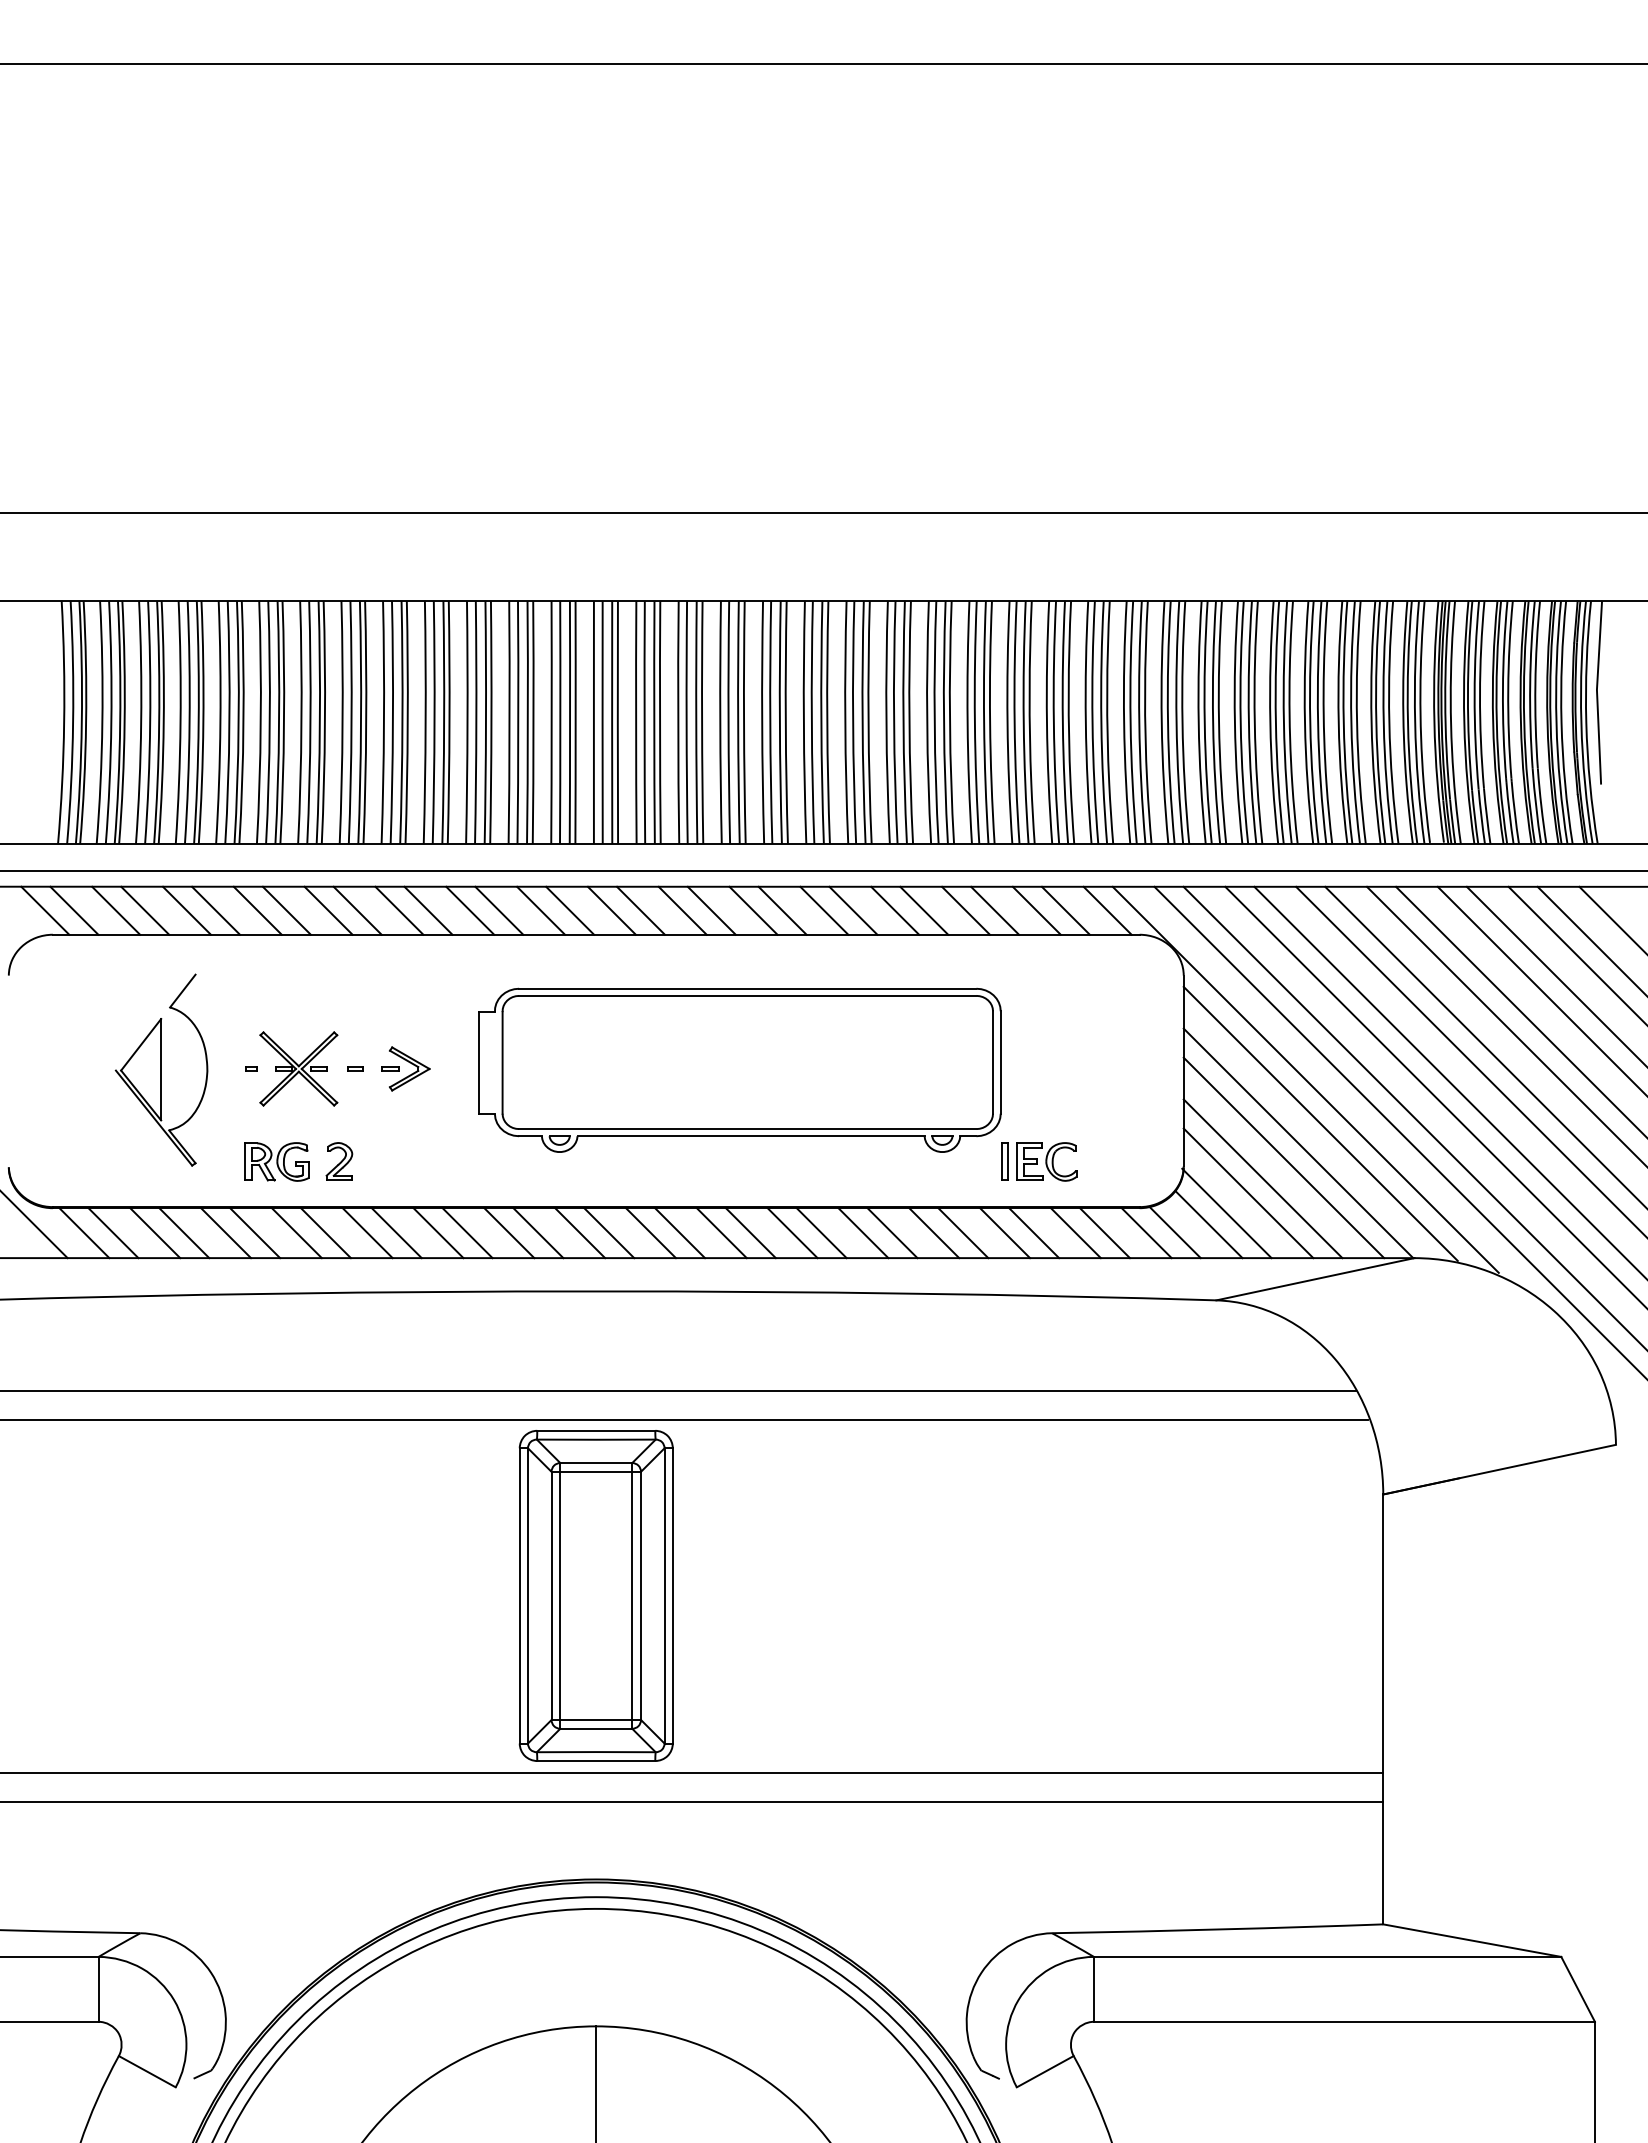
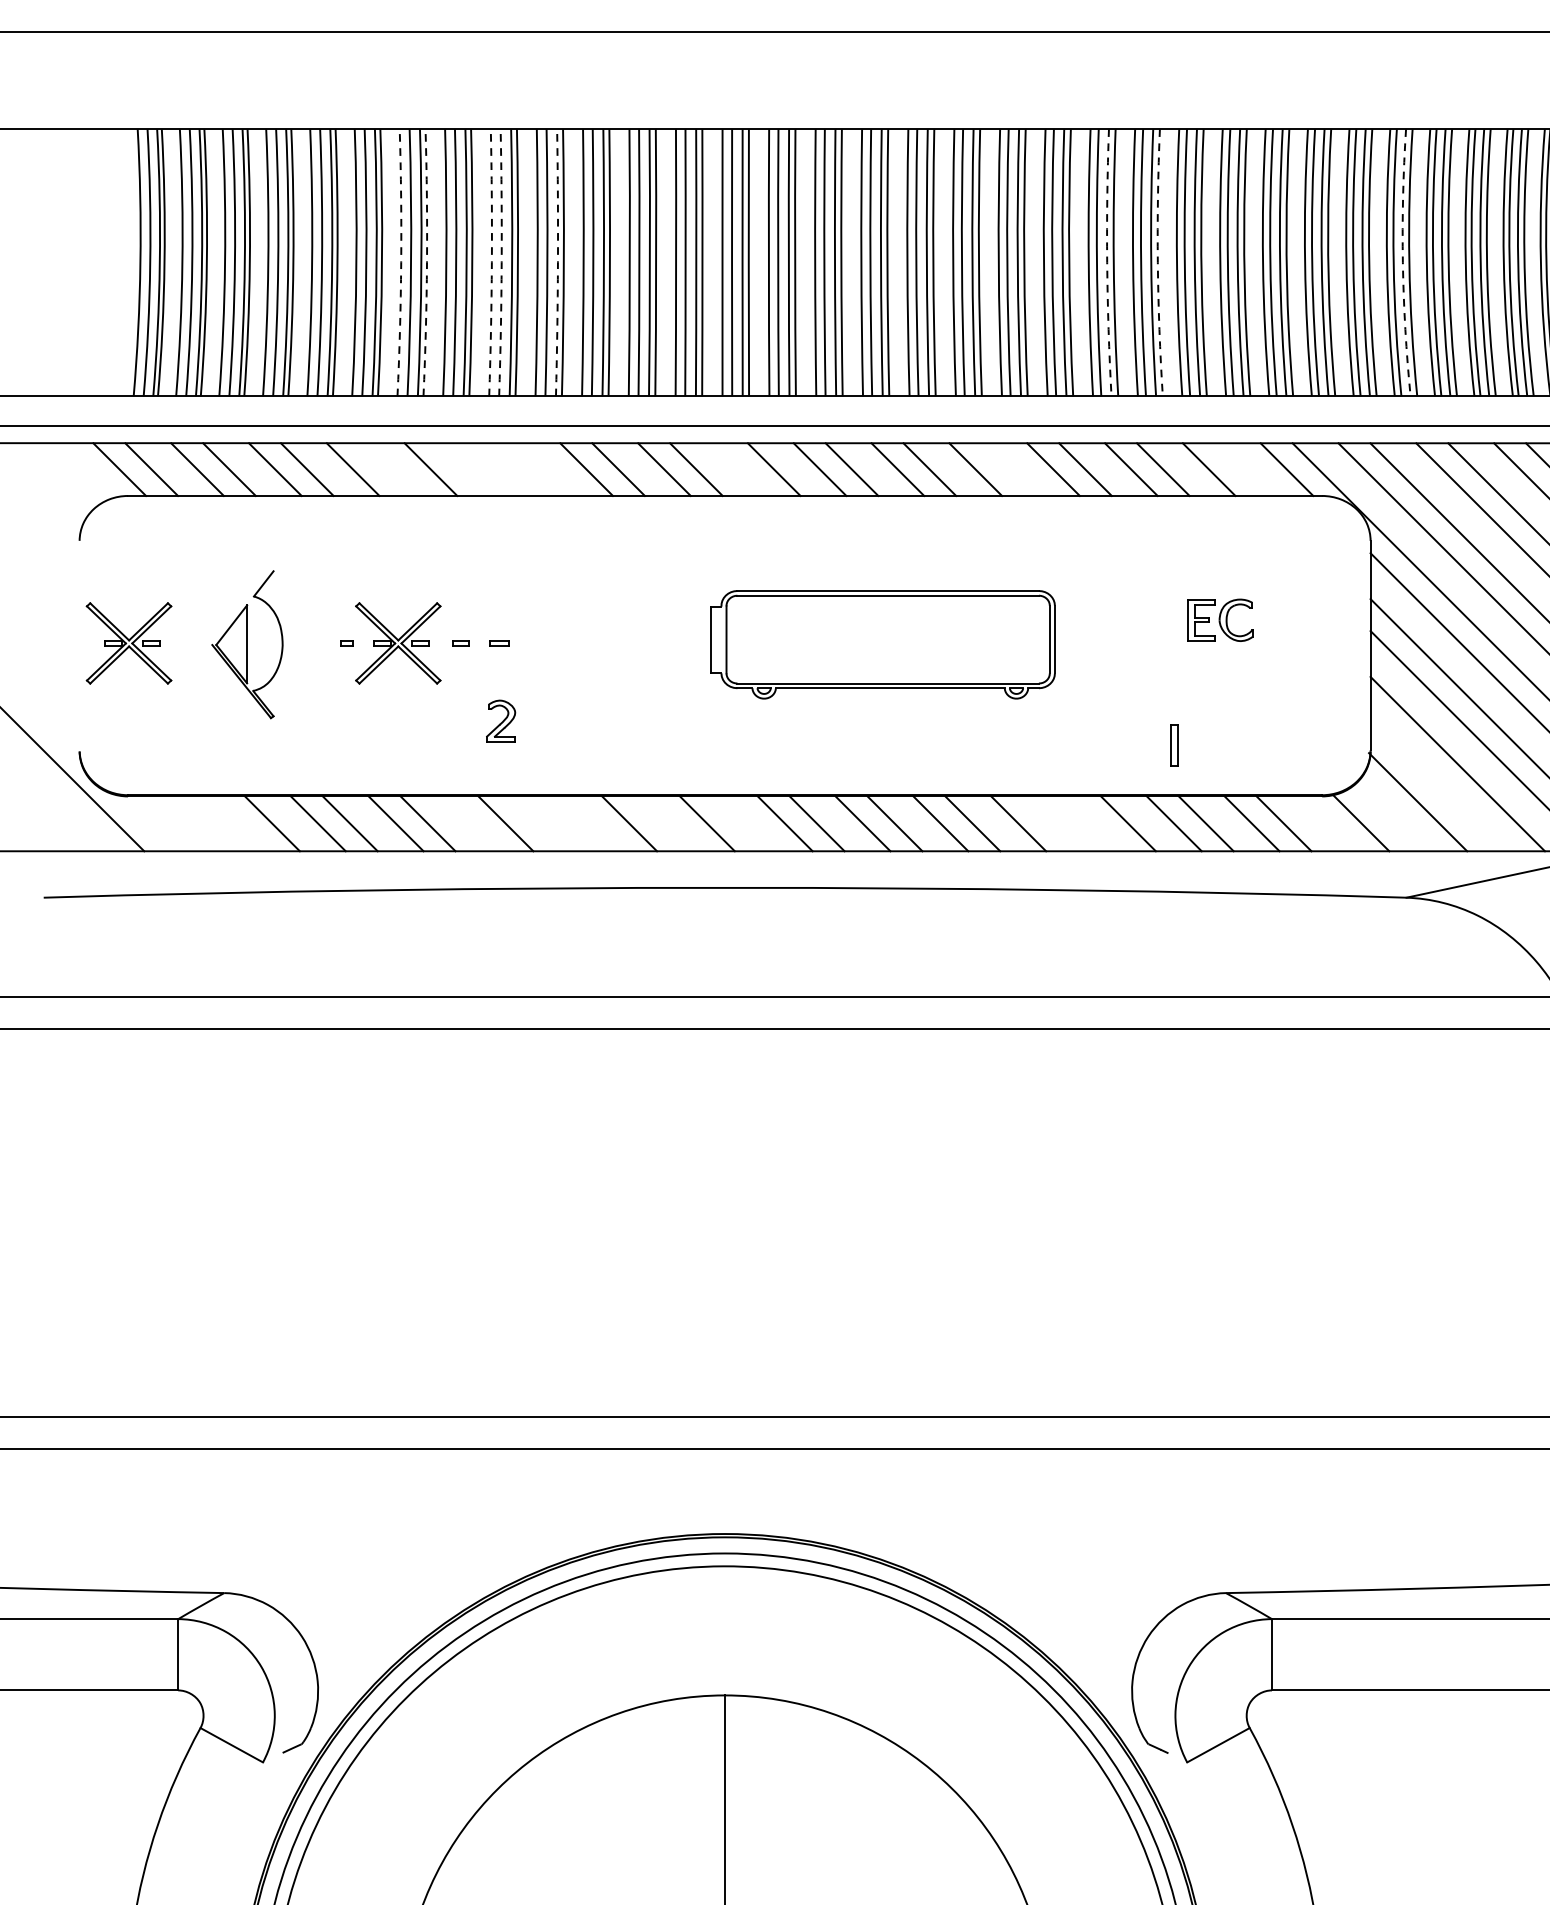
arc: (301, 722) -> (401, 262), solid -> dashed
arc: (324, 722) -> (426, 262), solid -> dashed
arc: (384, 722) -> (492, 262), solid -> dashed
arc: (392, 722) -> (501, 262), solid -> dashed
arc: (444, 722) -> (558, 262), solid -> dashed
arc: (944, 722) -> (1107, 262), solid -> dashed
arc: (990, 722) -> (1158, 262), solid -> dashed
arc: (1213, 722) -> (1403, 262), solid -> dashed
line: (286, 910) -> (384, 469), removed
line: (357, 910) -> (462, 469), removed
line: (399, 910) -> (508, 469), removed
line: (428, 910) -> (540, 469), removed
line: (611, 910) -> (741, 469), removed
line: (853, 910) -> (1007, 469), removed
line: (1065, 910) -> (1240, 469), removed
part: (53, 1068) -> (128, 642), added
part: (409, 1068) -> (519, 642), removed
part: (161, 1069) -> (247, 644), size x0.7
part: (739, 1069) -> (882, 644), size x0.6
part: (276, 1161) -> (373, 745), removed
part: (339, 1161) -> (501, 720), moved
part: (1046, 1161) -> (1219, 619), moved
line: (1248, 1193) -> (1441, 780), removed
line: (1208, 1224) -> (1397, 814), removed
line: (84, 1233) -> (162, 824), removed
line: (113, 1233) -> (194, 824), removed
line: (155, 1233) -> (240, 824), removed
line: (367, 1233) -> (473, 824), removed
line: (438, 1233) -> (551, 824), removed
line: (467, 1233) -> (583, 824), removed
line: (538, 1233) -> (661, 824), removed
line: (609, 1233) -> (739, 824), removed
line: (892, 1233) -> (1050, 824), removed
line: (934, 1233) -> (1096, 824), removed
line: (1146, 1233) -> (1329, 824), removed
part: (595, 1595) -> (724, 1221), removed

